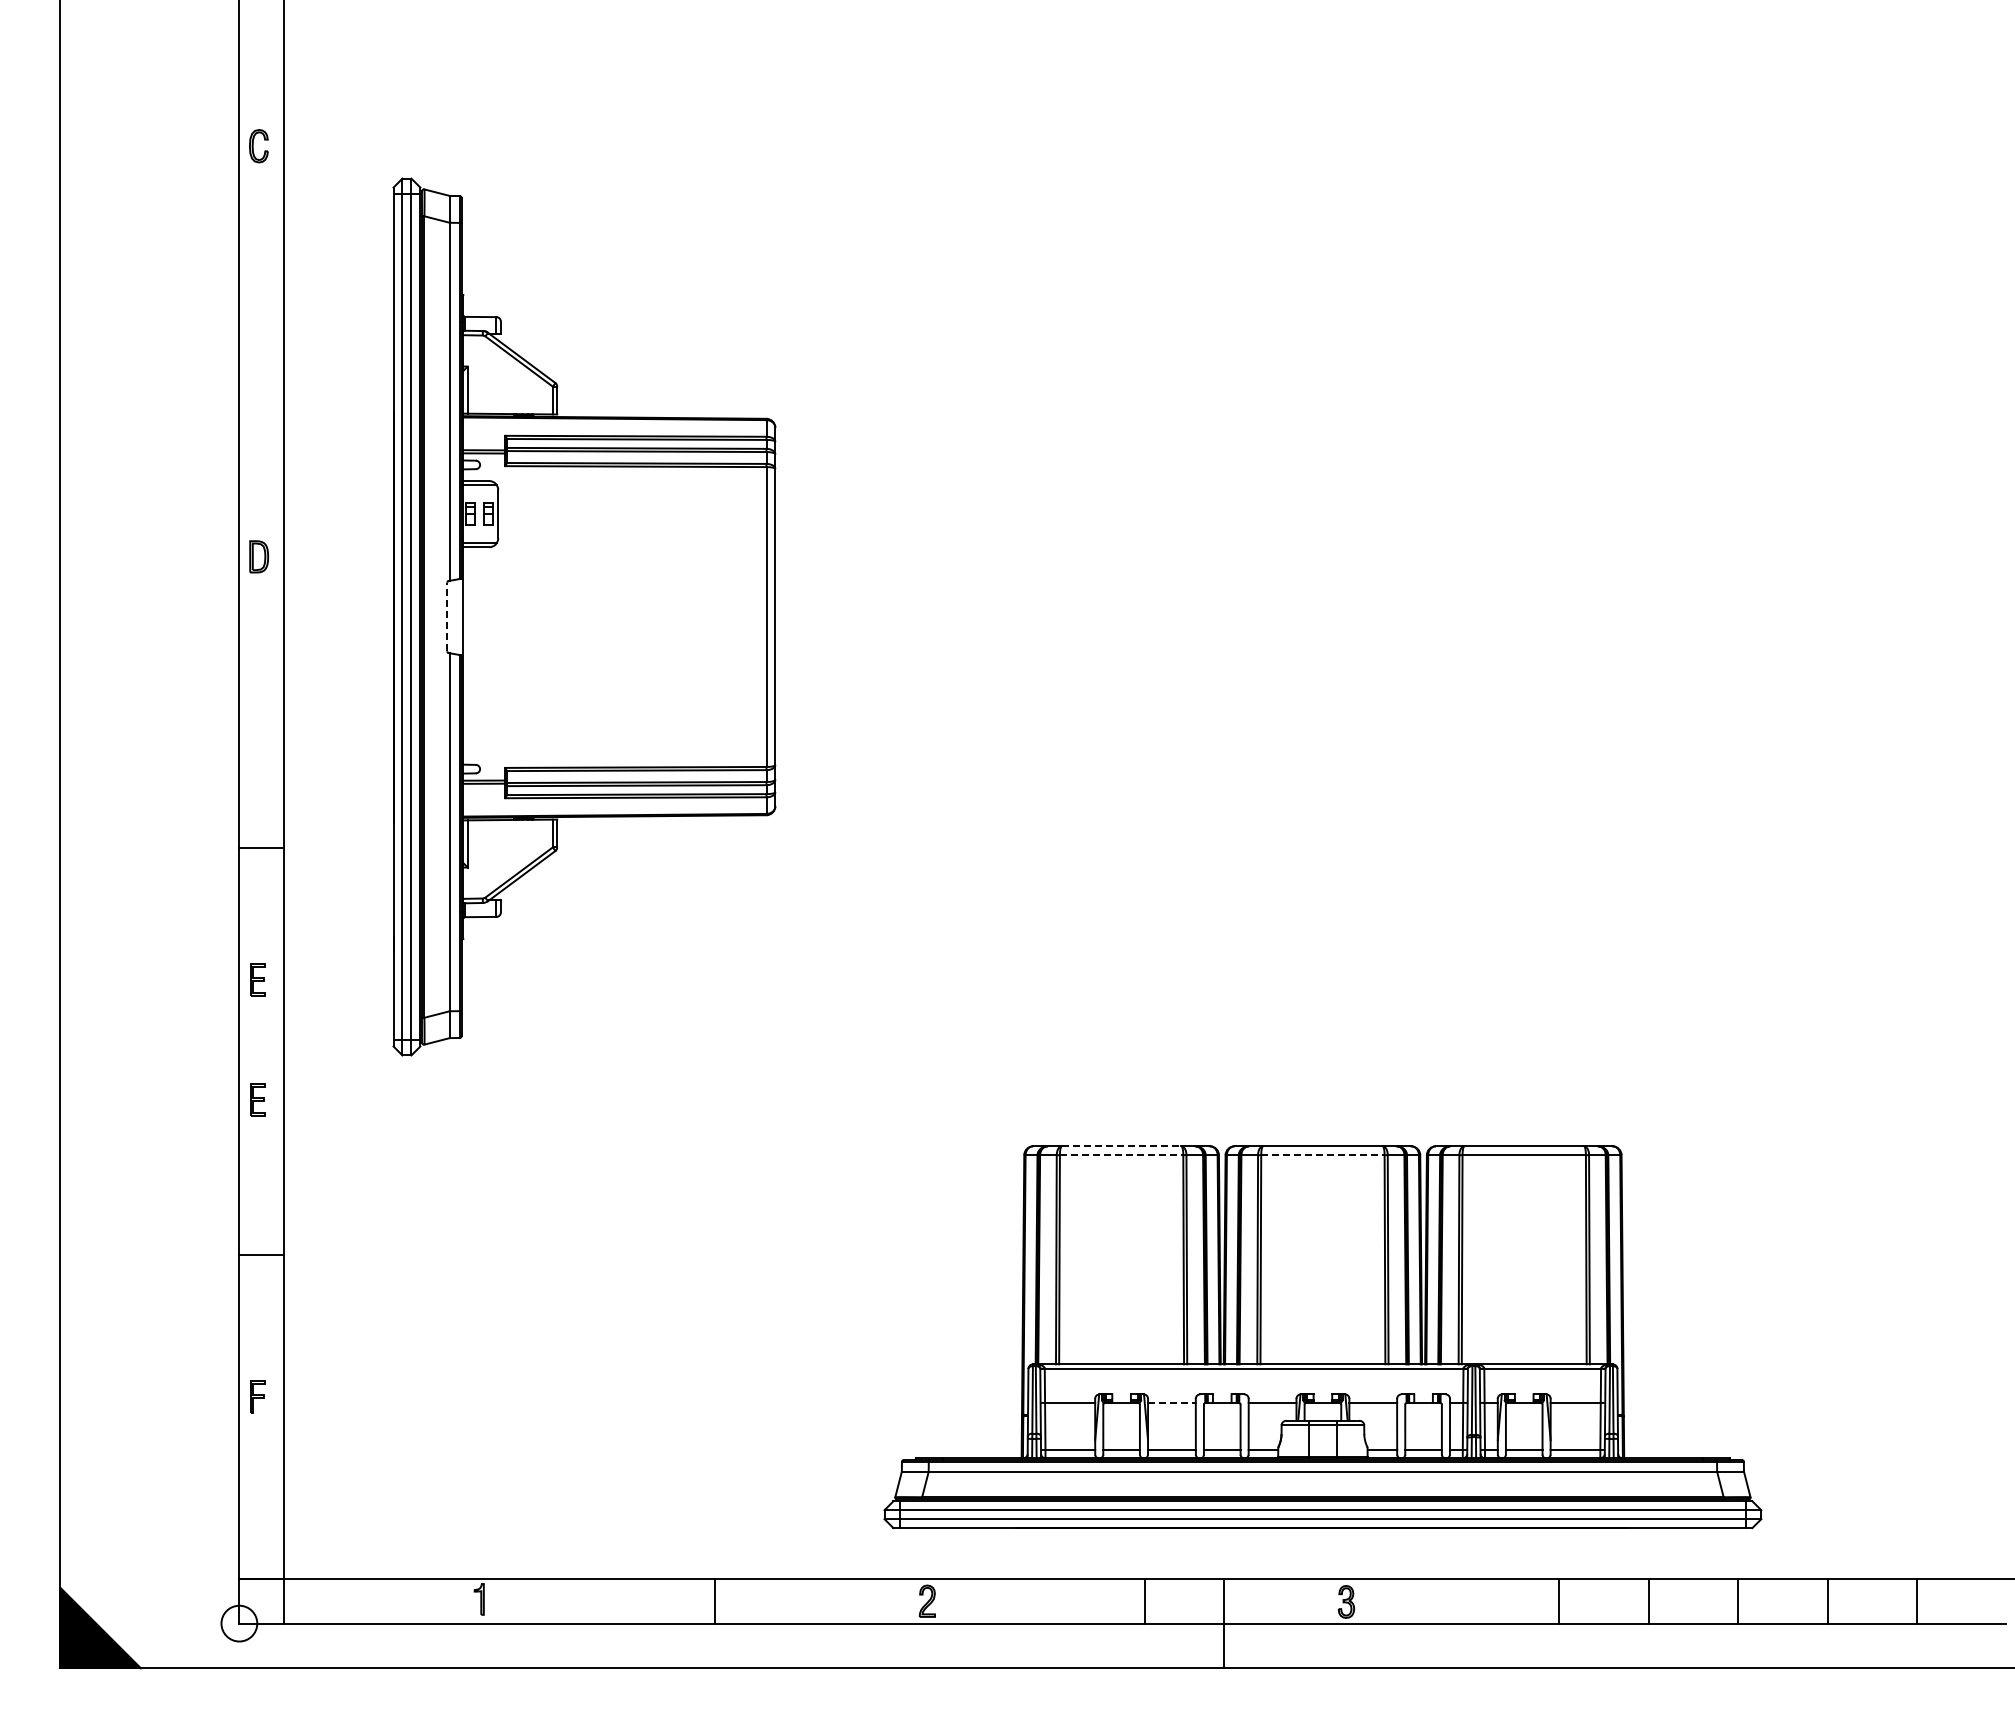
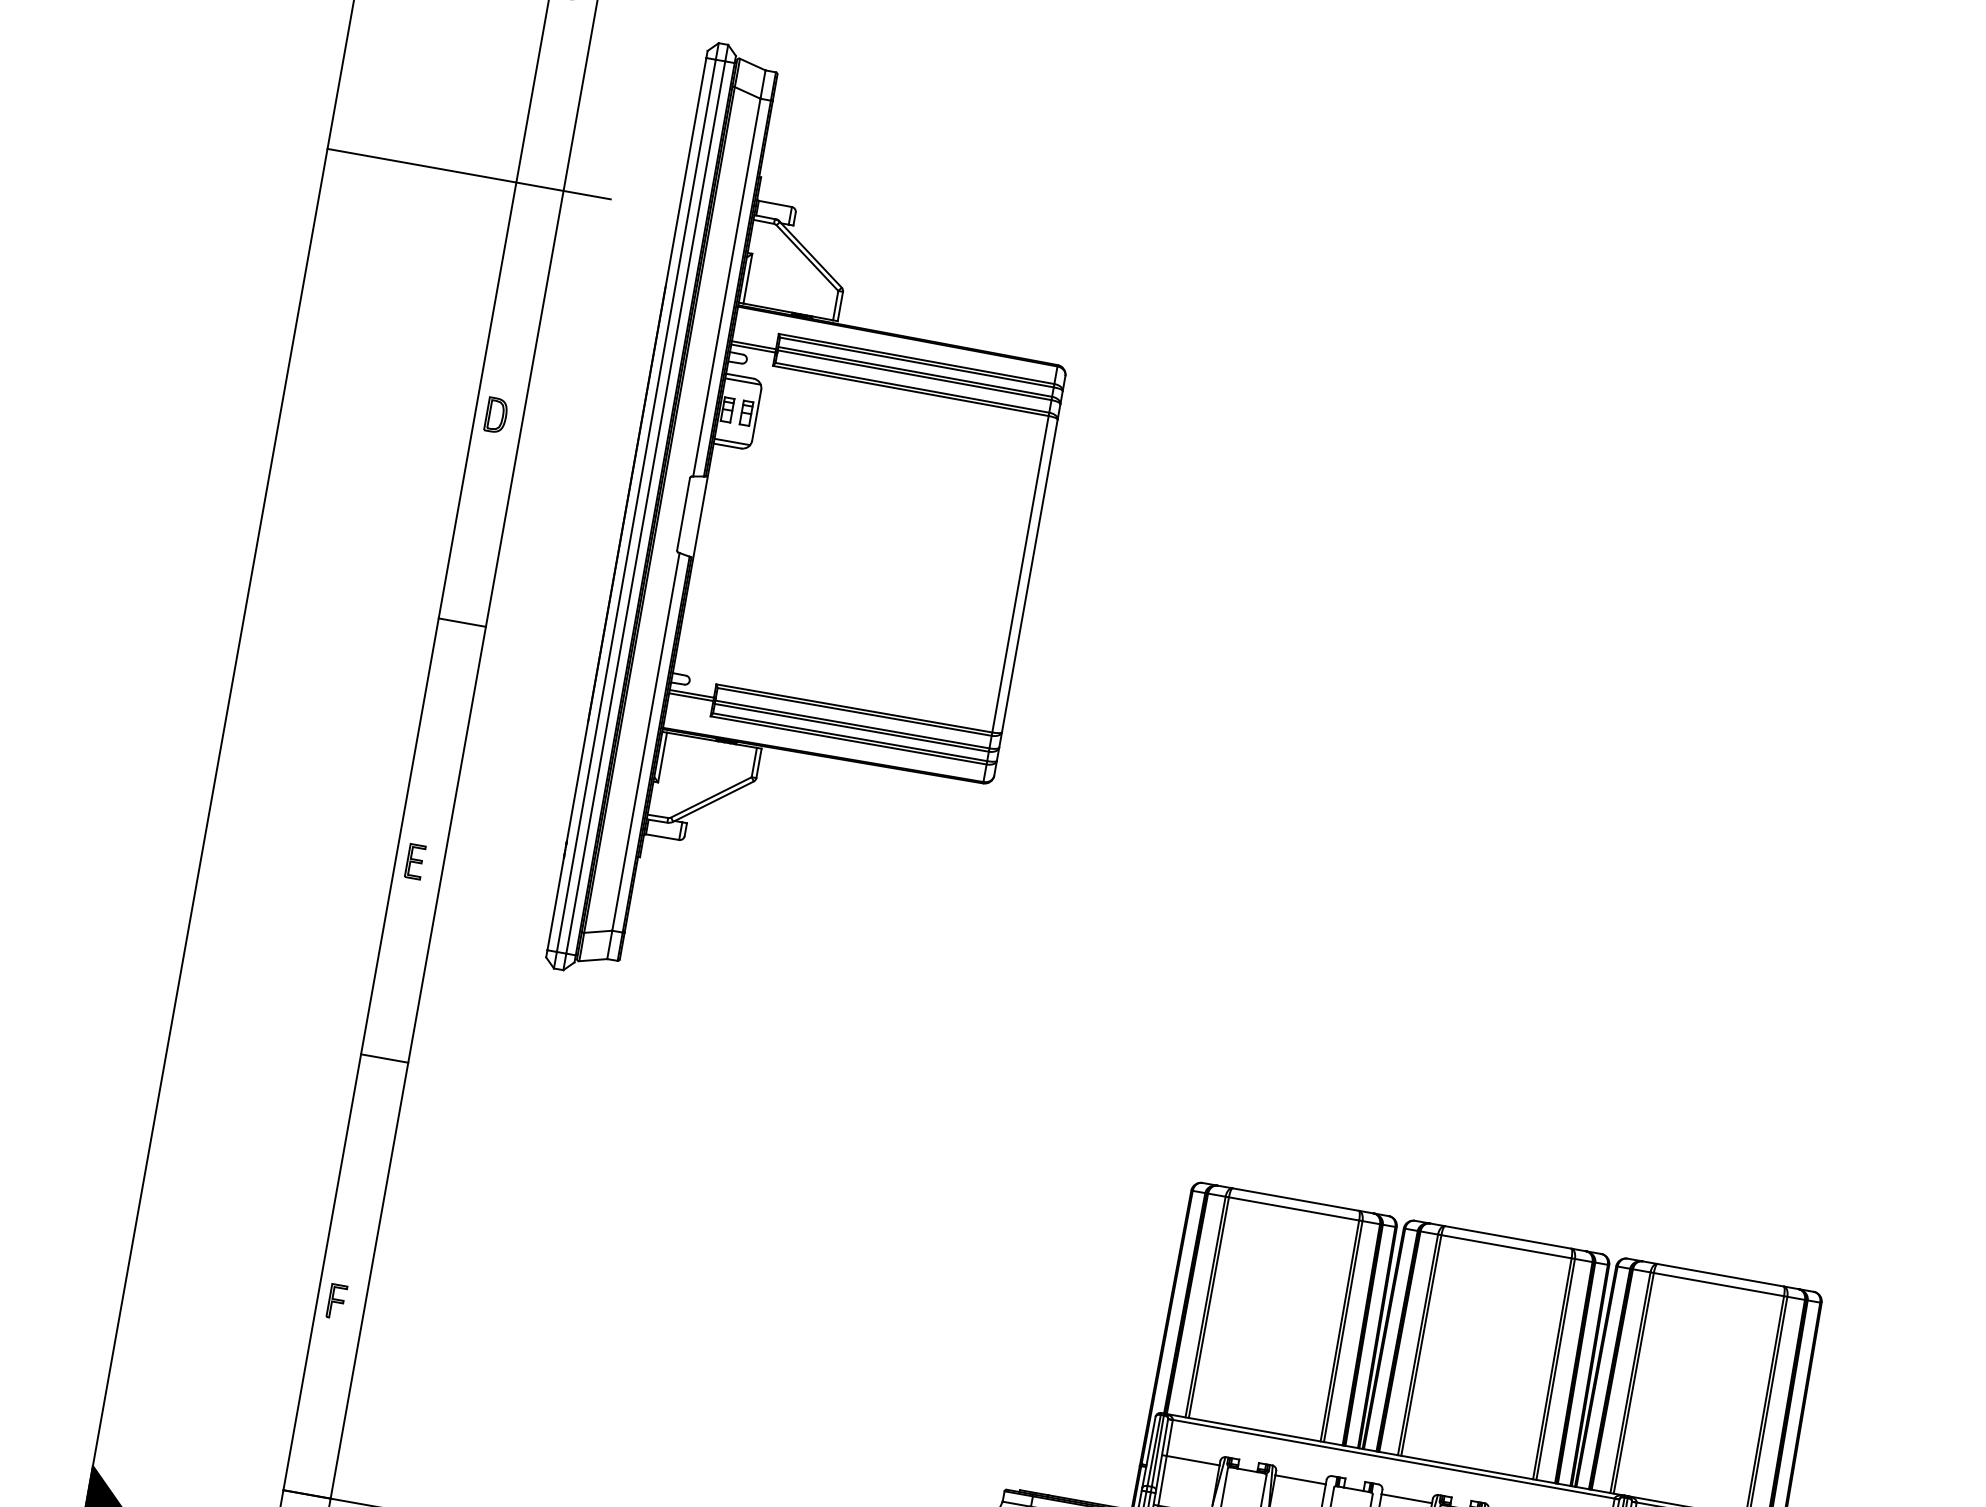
line: (194, 339) -> (469, 173), added
line: (447, 616) -> (683, 513), dashed -> solid
line: (261, 847) -> (462, 622), moved
part: (257, 1099) -> (392, 987), removed
line: (1121, 1146) -> (1295, 1199), dashed -> solid
line: (1121, 1155) -> (1293, 1209), dashed -> solid
line: (1322, 1155) -> (1506, 1247), dashed -> solid
line: (261, 1254) -> (384, 1058), moved
line: (1171, 1402) -> (1300, 1479), dashed -> solid

